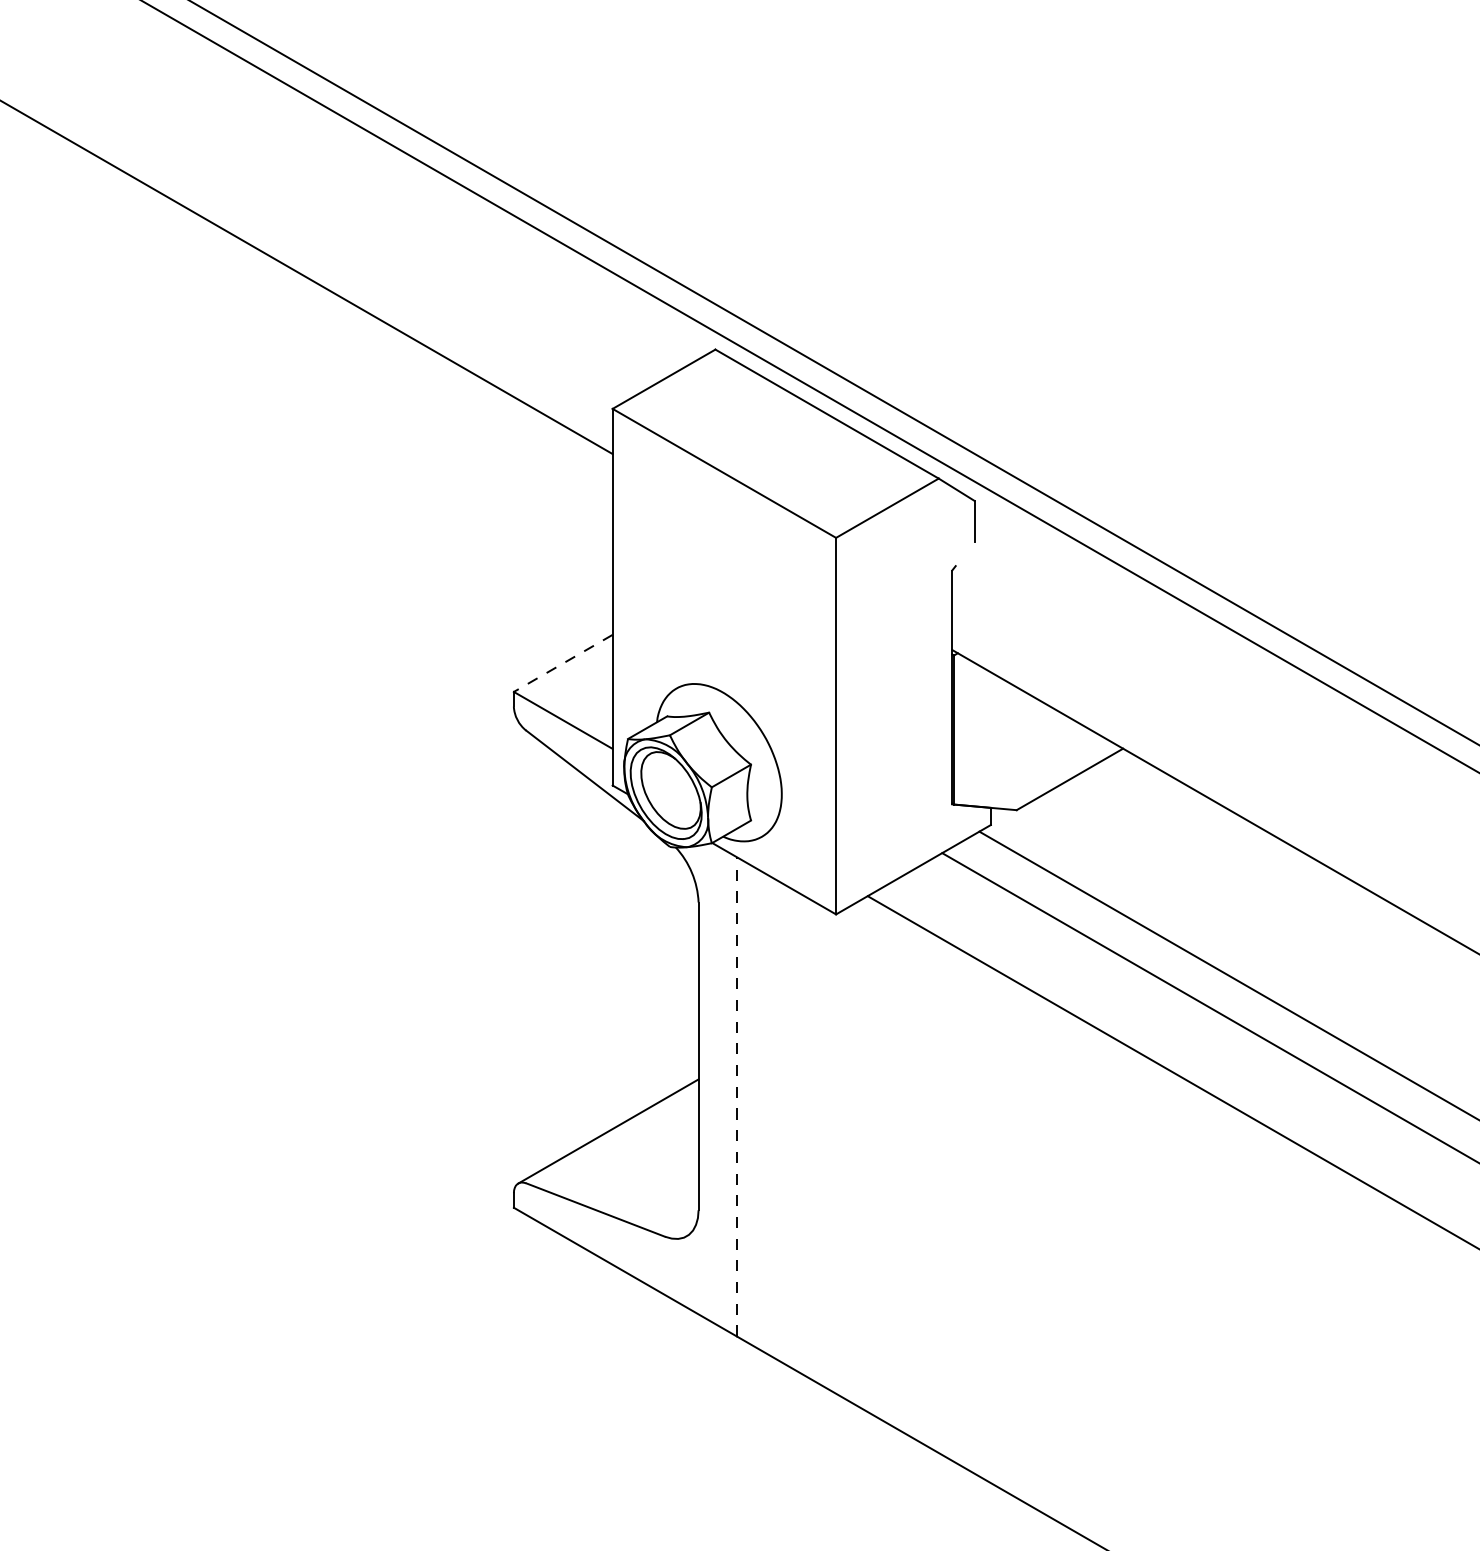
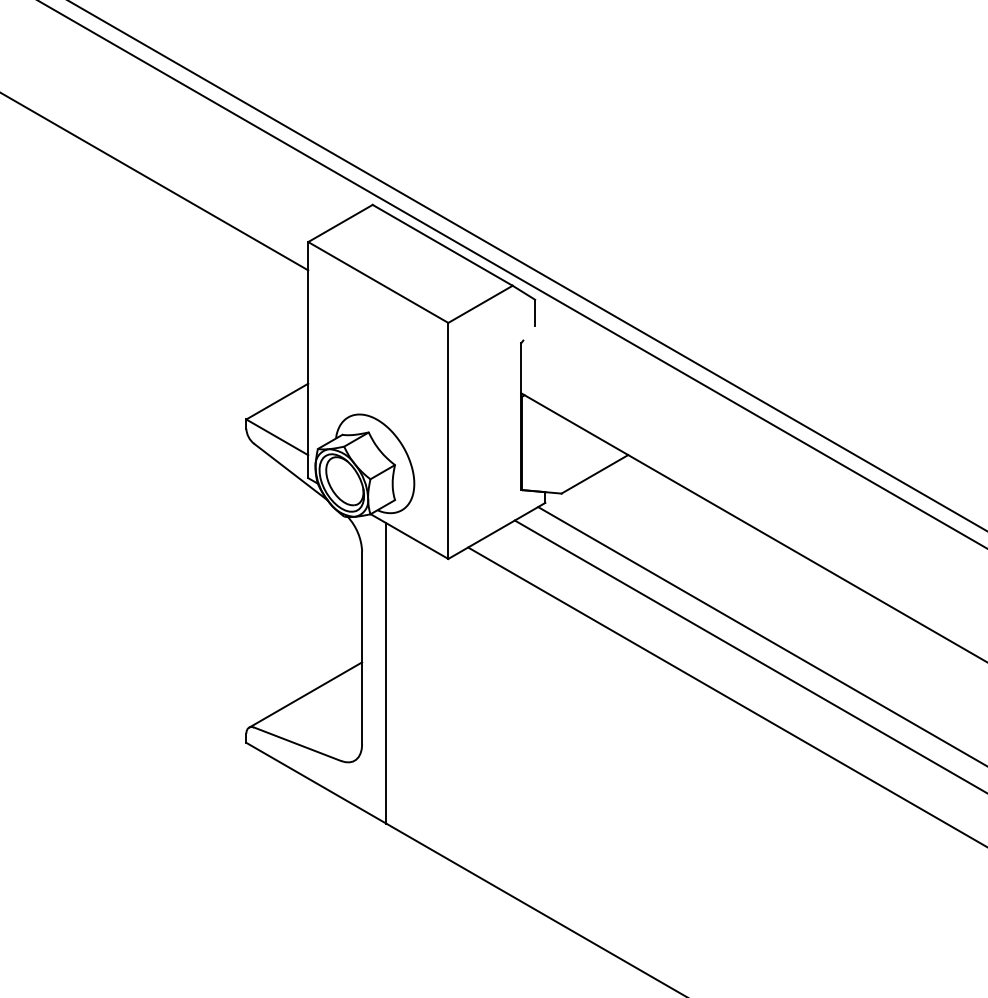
line: (563, 663) -> (277, 401), dashed -> solid
line: (737, 1095) -> (386, 672), dashed -> solid

